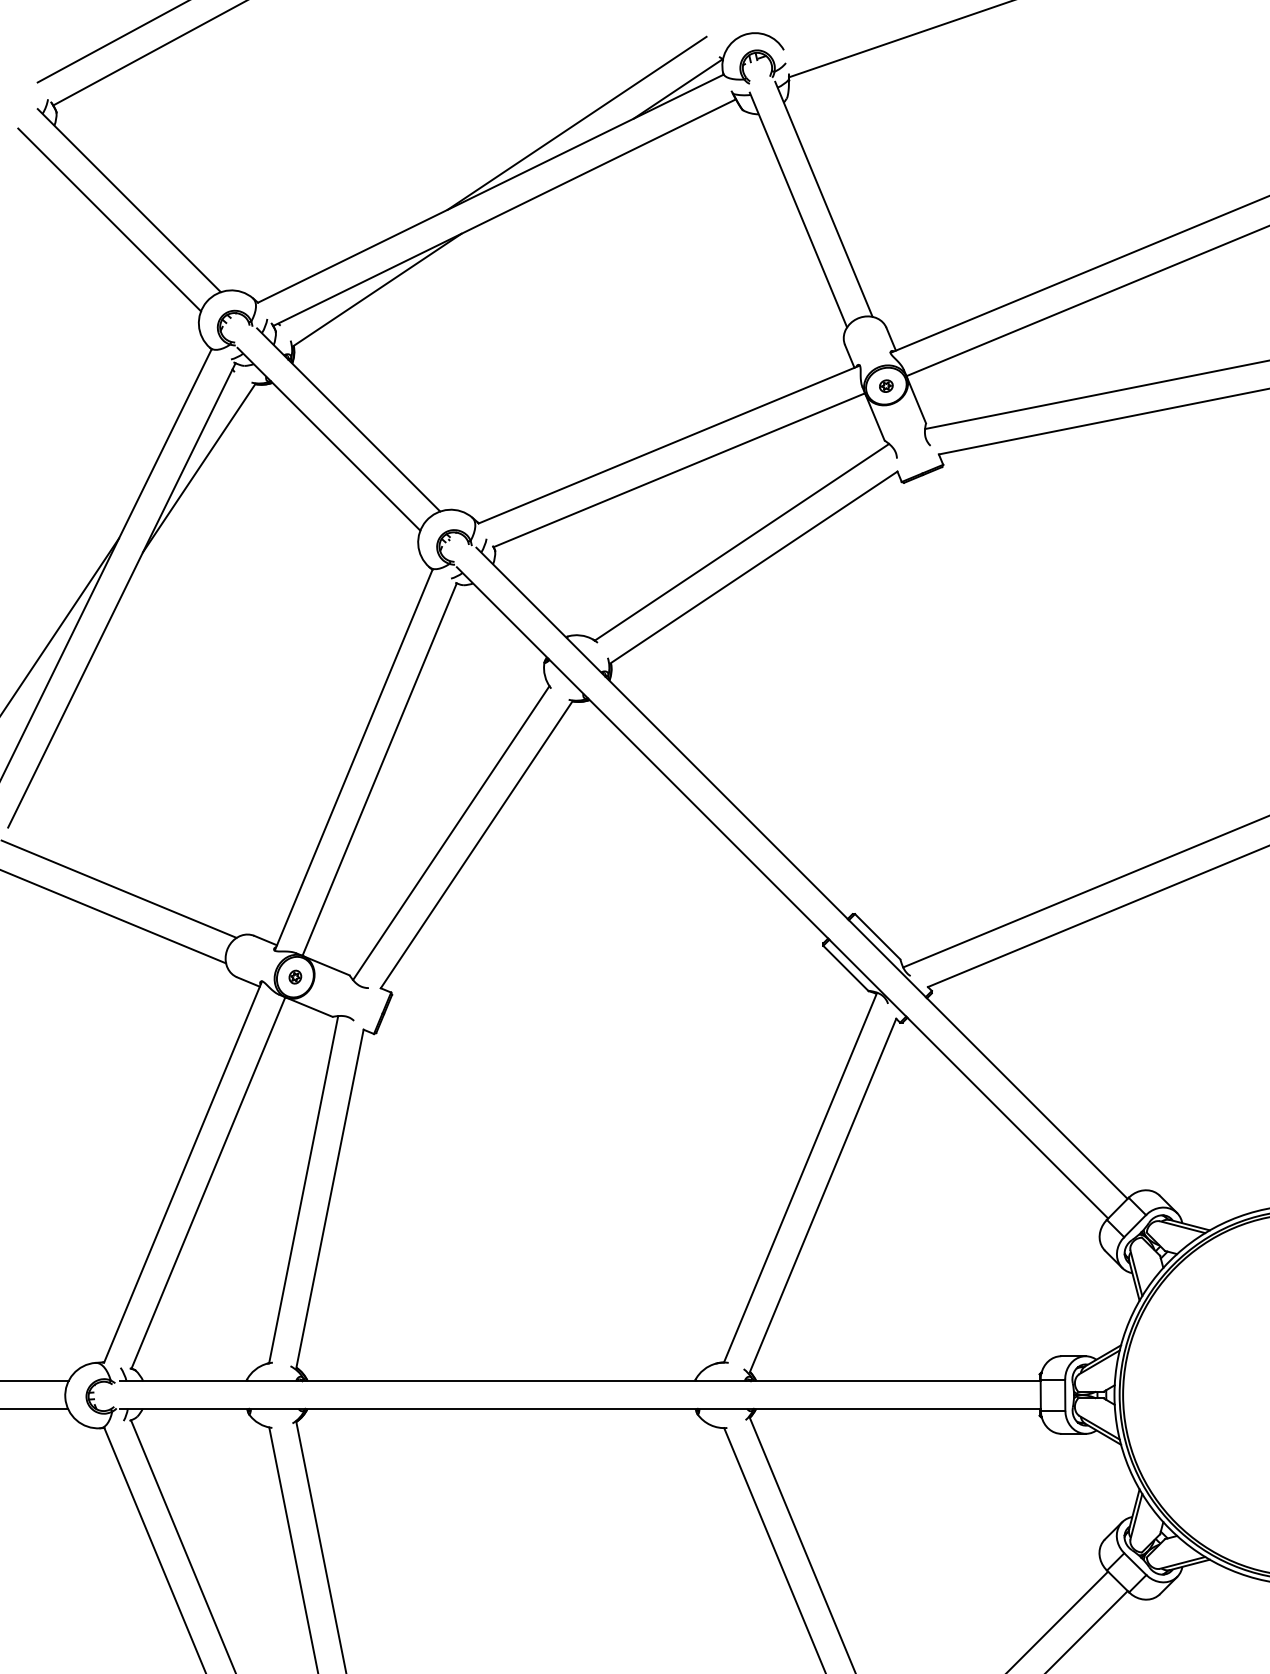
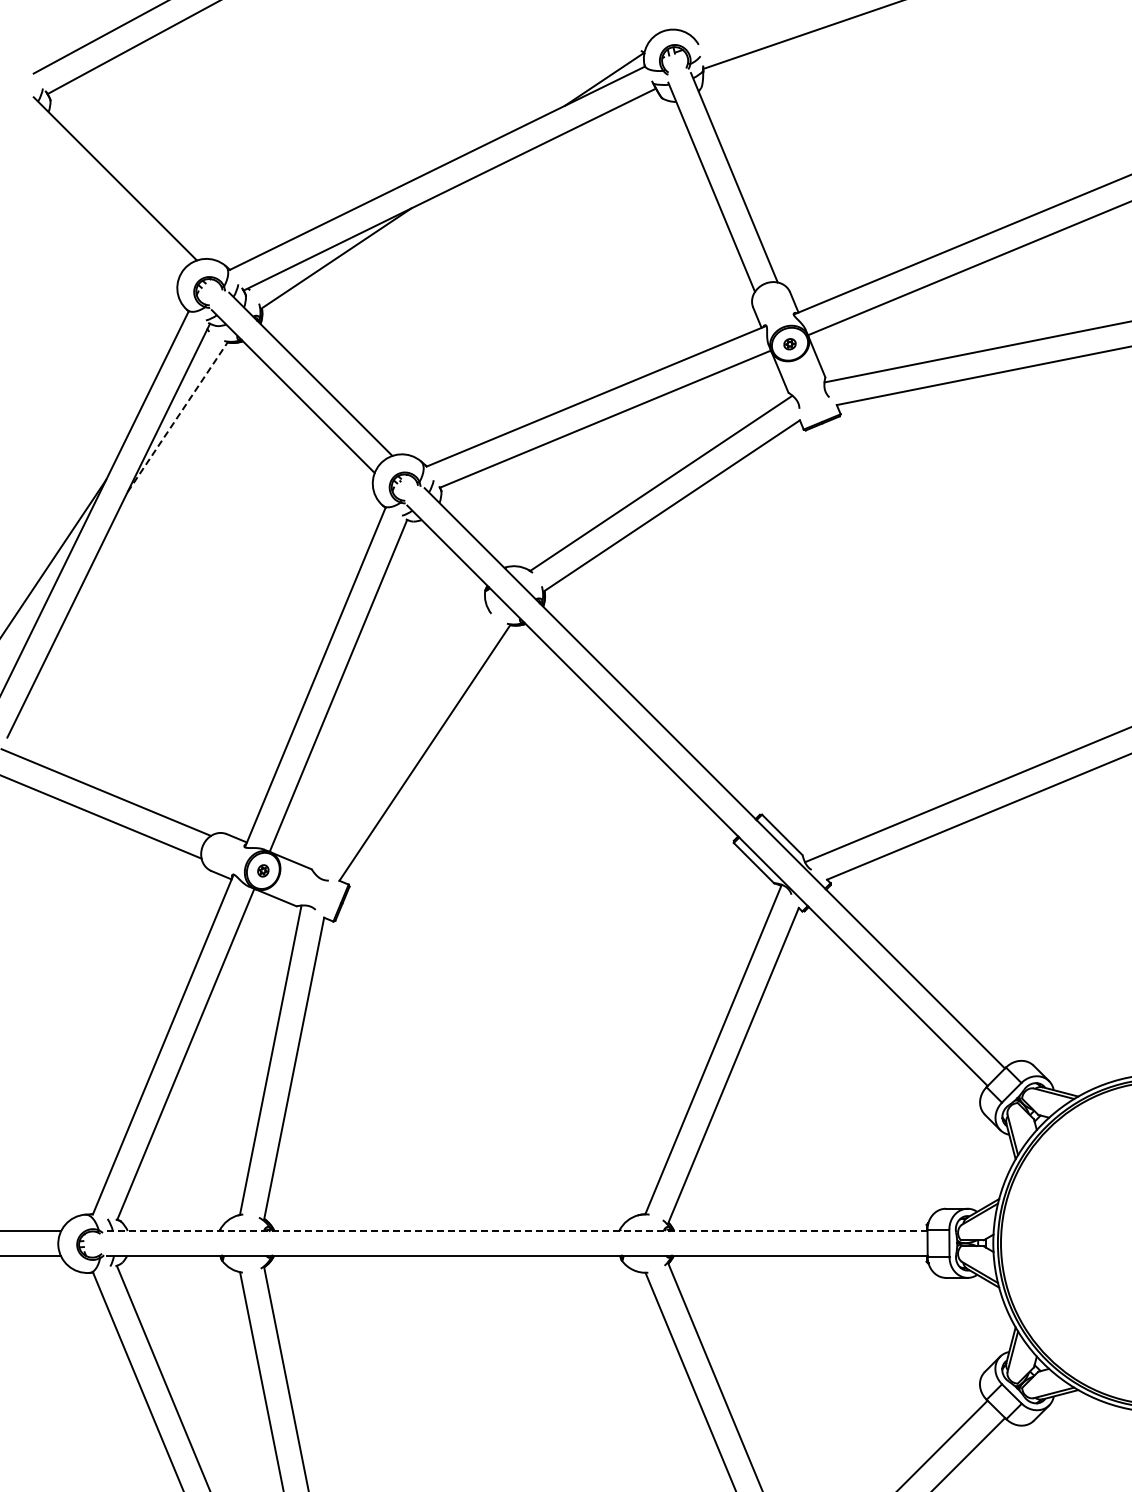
line: (577, 122) -> (514, 109), removed
line: (109, 219) -> (97, 195), removed
line: (199, 467) -> (177, 416), solid -> dashed
line: (450, 833) -> (401, 742), removed
line: (579, 1381) -> (516, 1231), solid -> dashed

